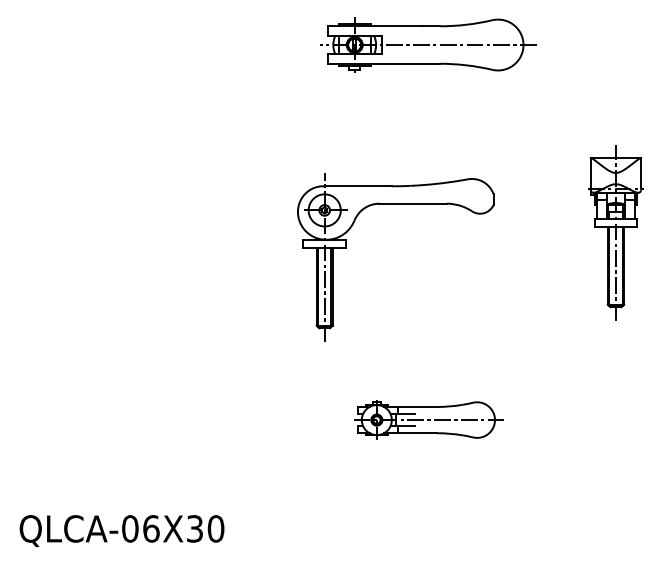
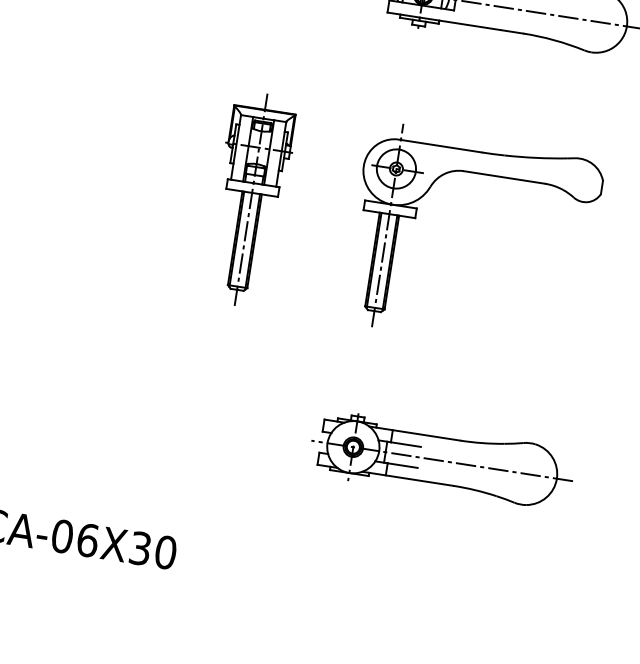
part: (240, 232) -> (250, 199), added
part: (346, 248) -> (415, 219), moved
part: (428, 419) -> (442, 460), size x1.43

